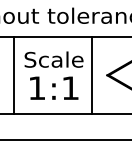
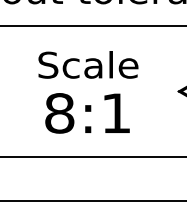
line: (14, 75) -> (21, 91), removed
line: (91, 75) -> (151, 91), removed
text: (36, 88) -> (58, 113), 1:1 -> 8:1

